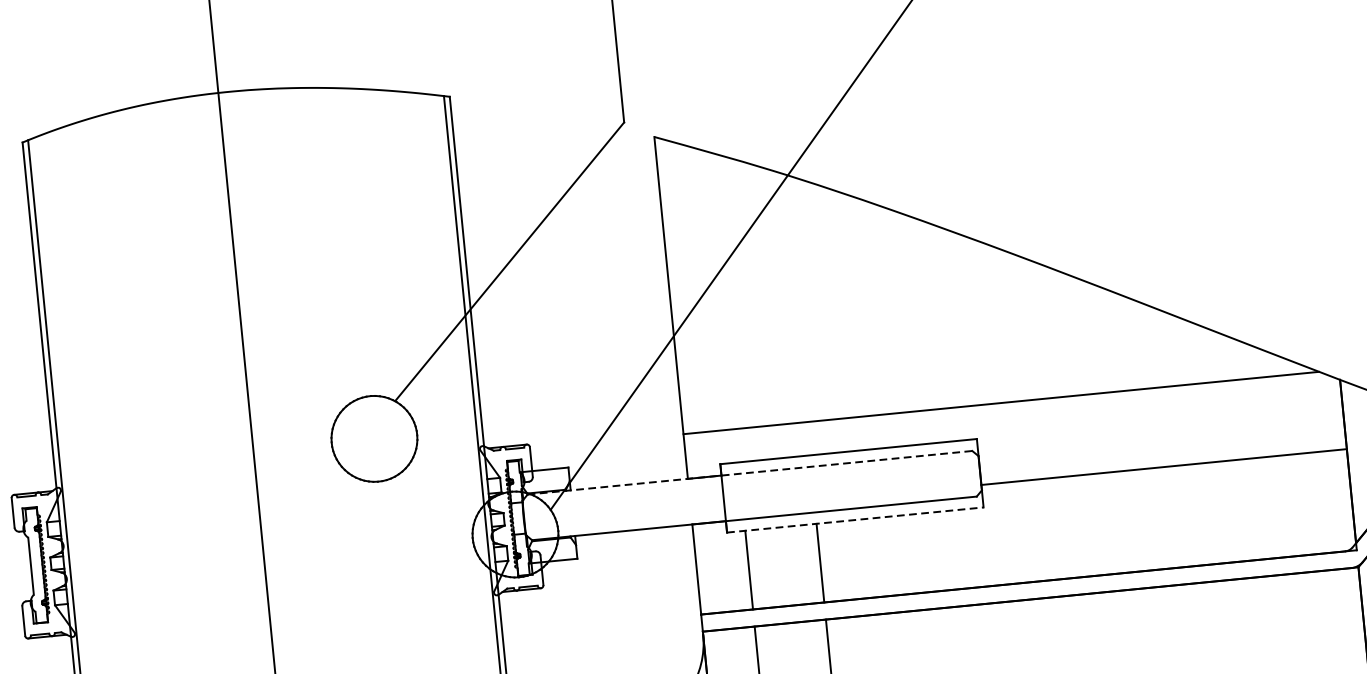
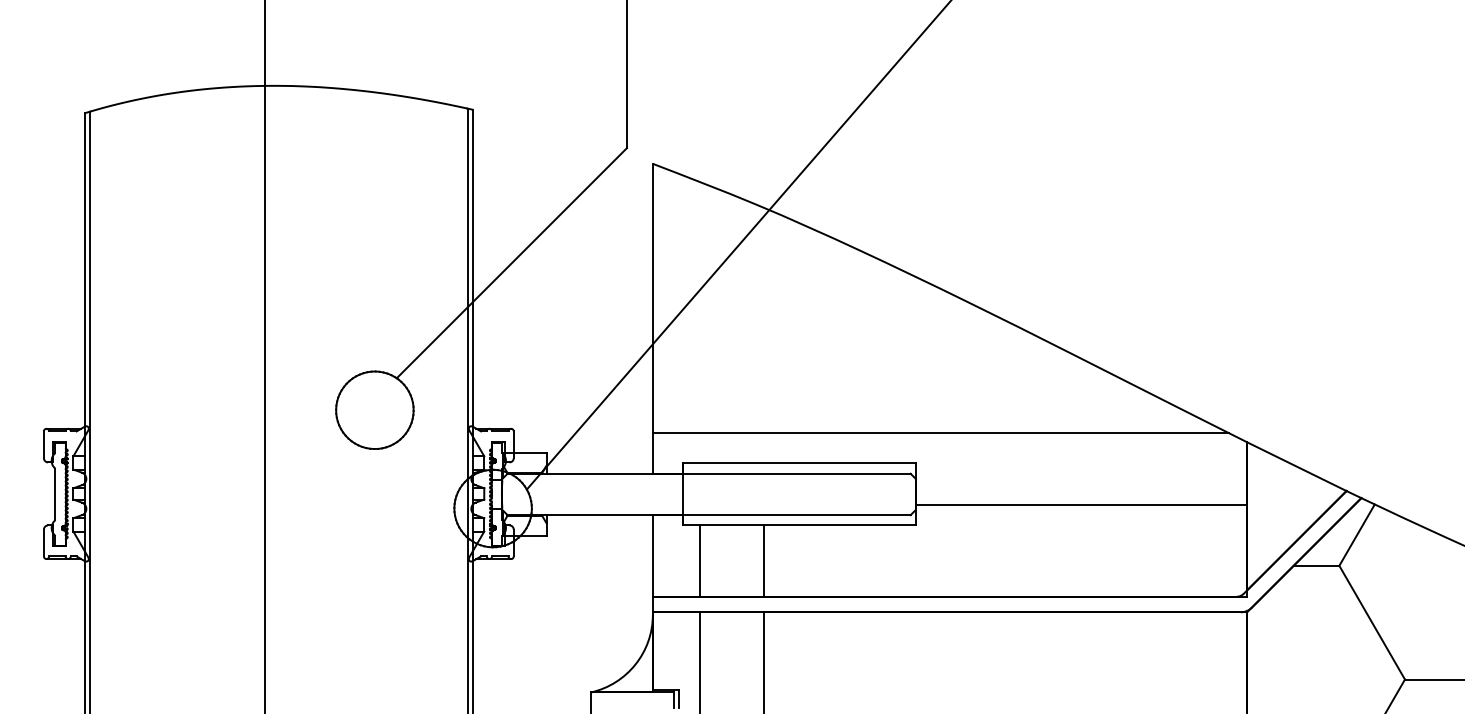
line: (750, 472) -> (709, 473), dashed -> solid
line: (856, 519) -> (800, 525), dashed -> solid

